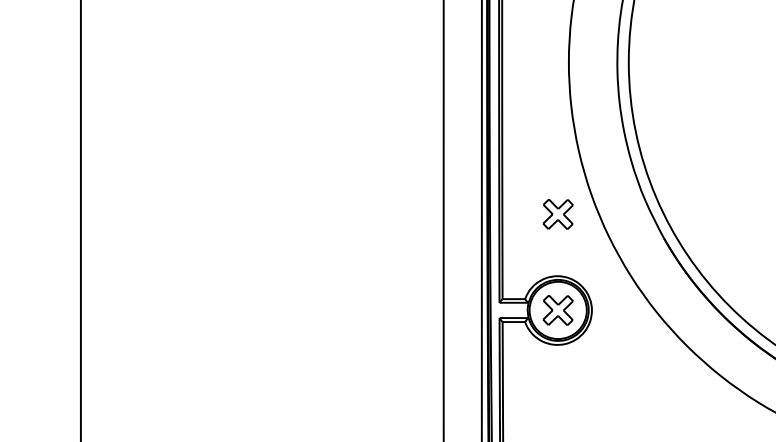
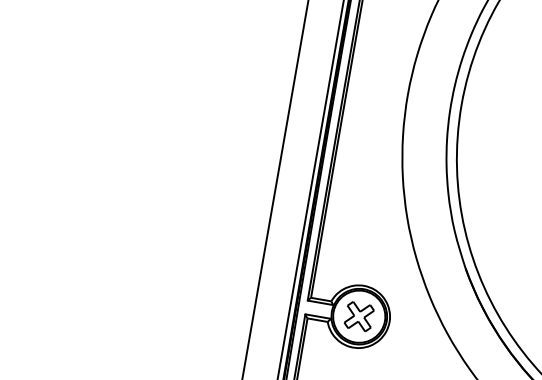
part: (557, 214) -> (373, 230), removed

